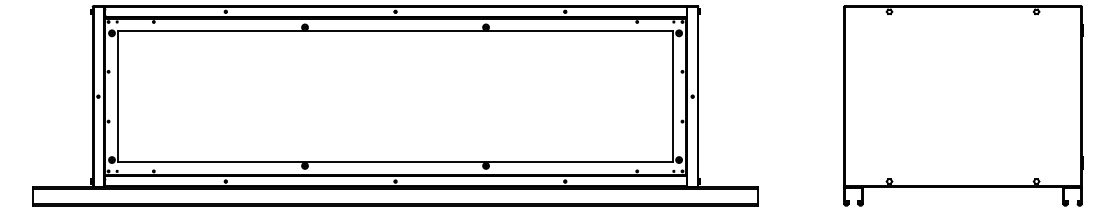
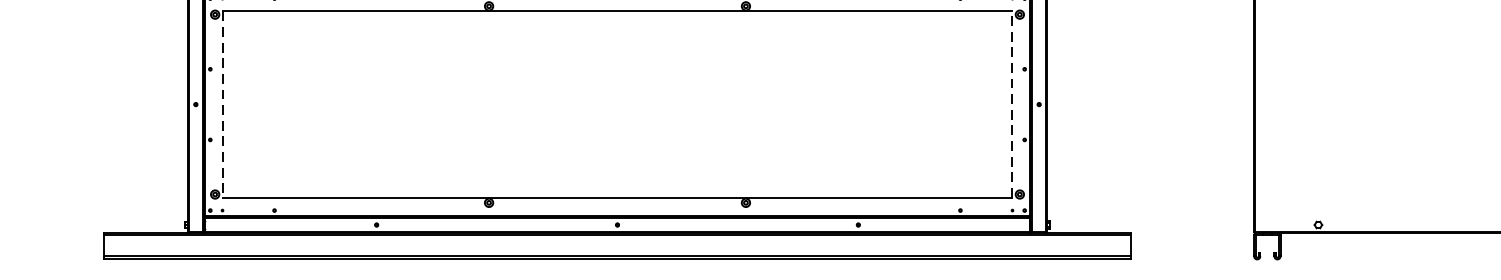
line: (117, 96) -> (222, 104), solid -> dashed
line: (673, 96) -> (1011, 104), solid -> dashed

